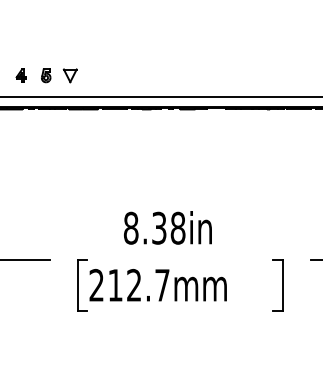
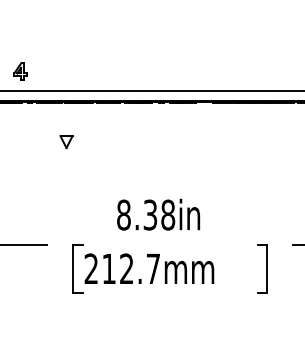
part: (20, 75) -> (19, 71), size x1.4
part: (46, 75) -> (44, 71), removed
part: (69, 75) -> (65, 141), moved

